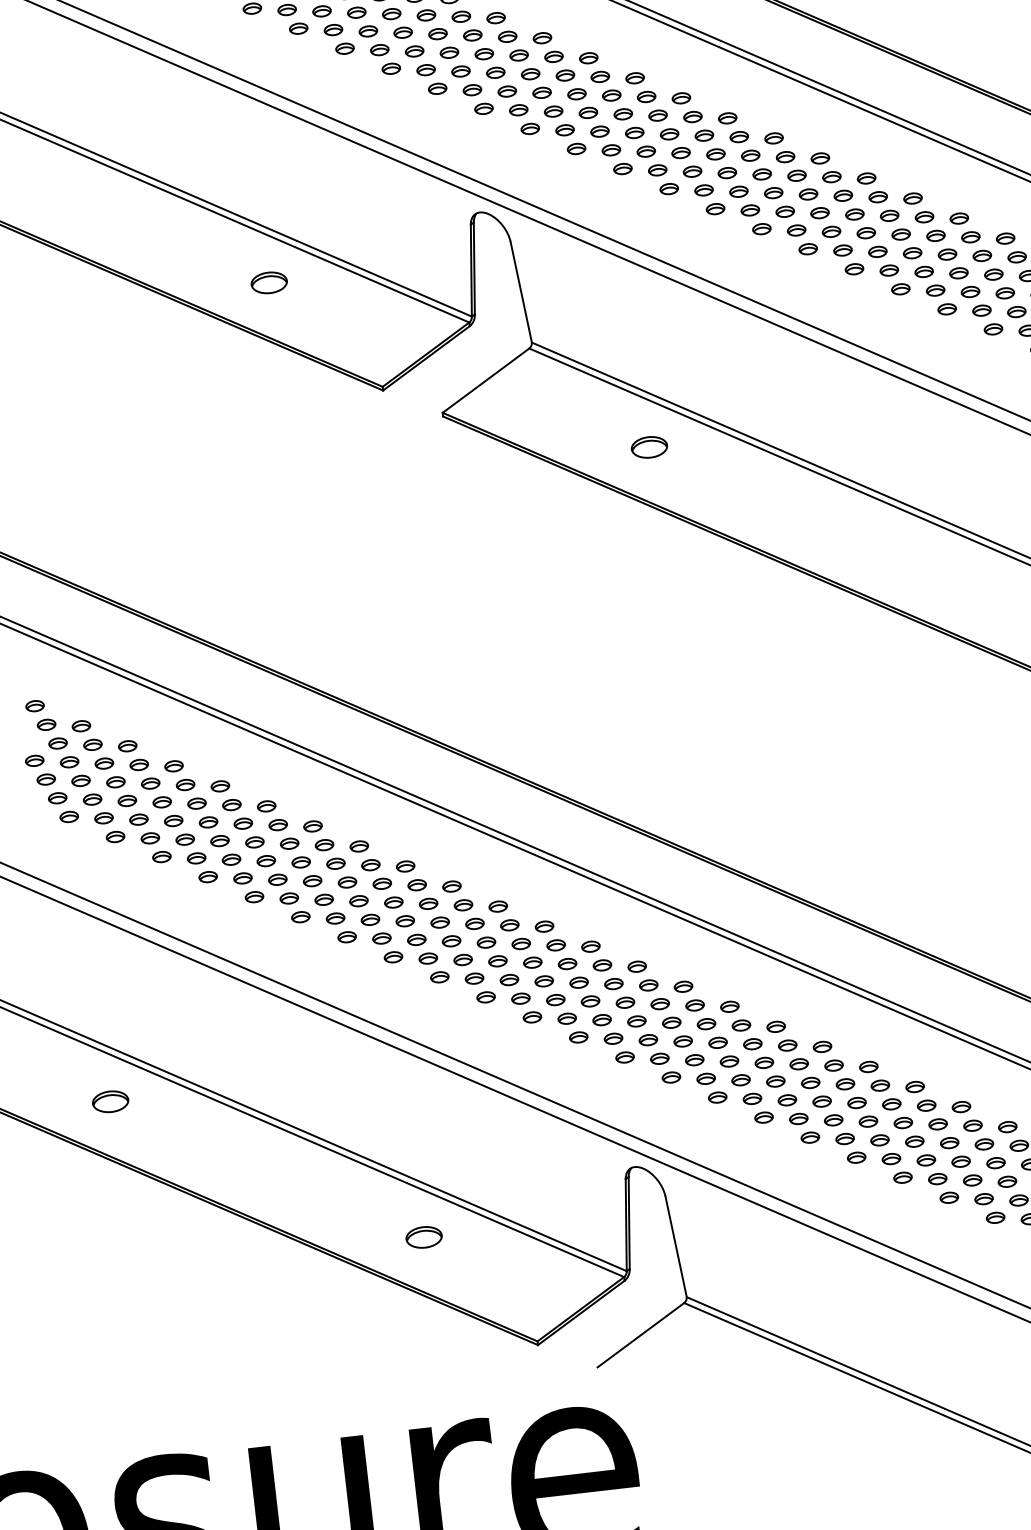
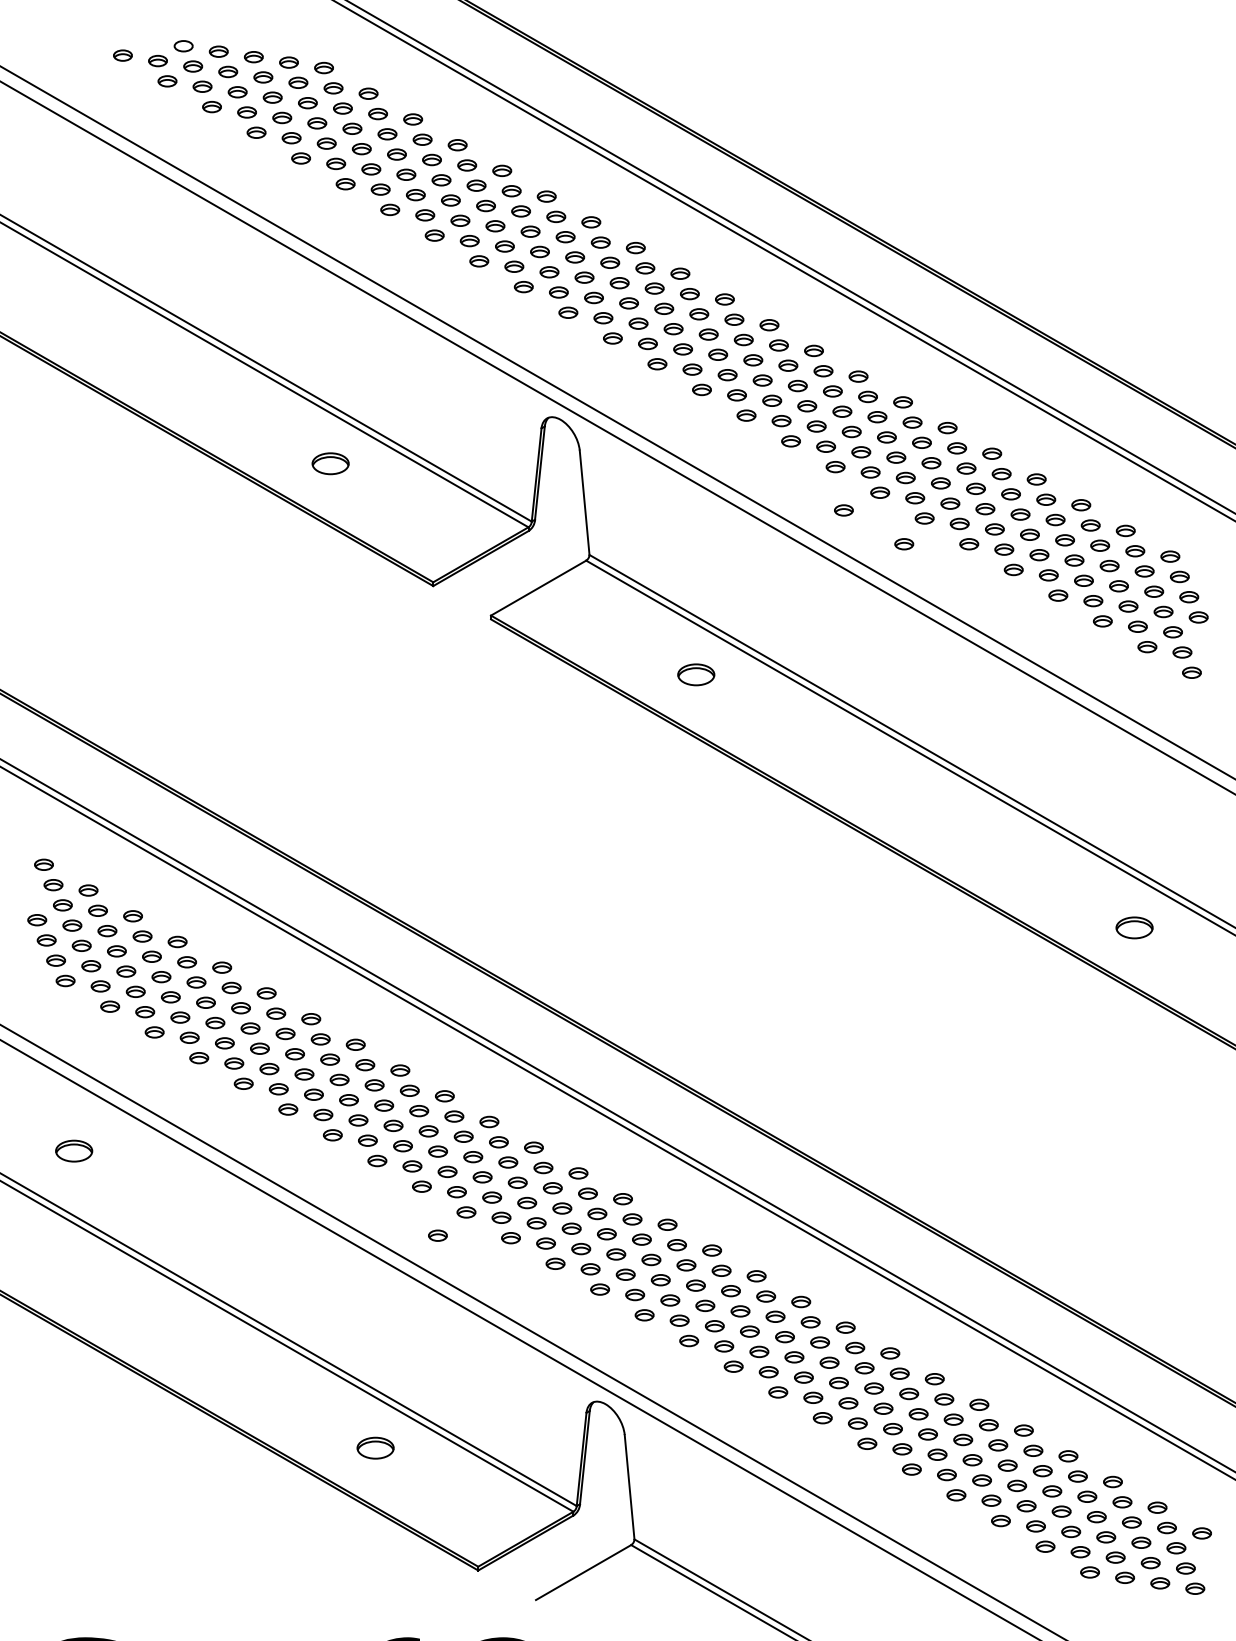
part: (774, 270) -> (843, 510), added
part: (837, 296) -> (904, 544), added
part: (460, 1023) -> (437, 1235), added
part: (110, 1101) -> (74, 1150), moved

